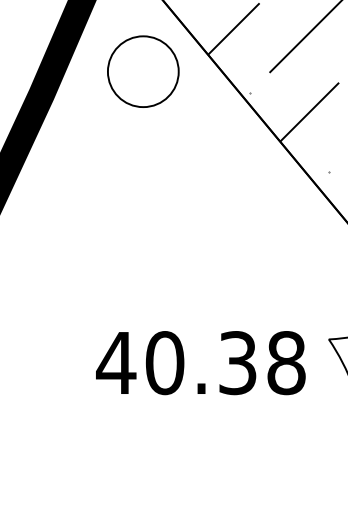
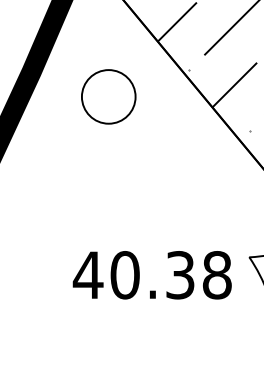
part: (143, 71) -> (108, 96), moved

